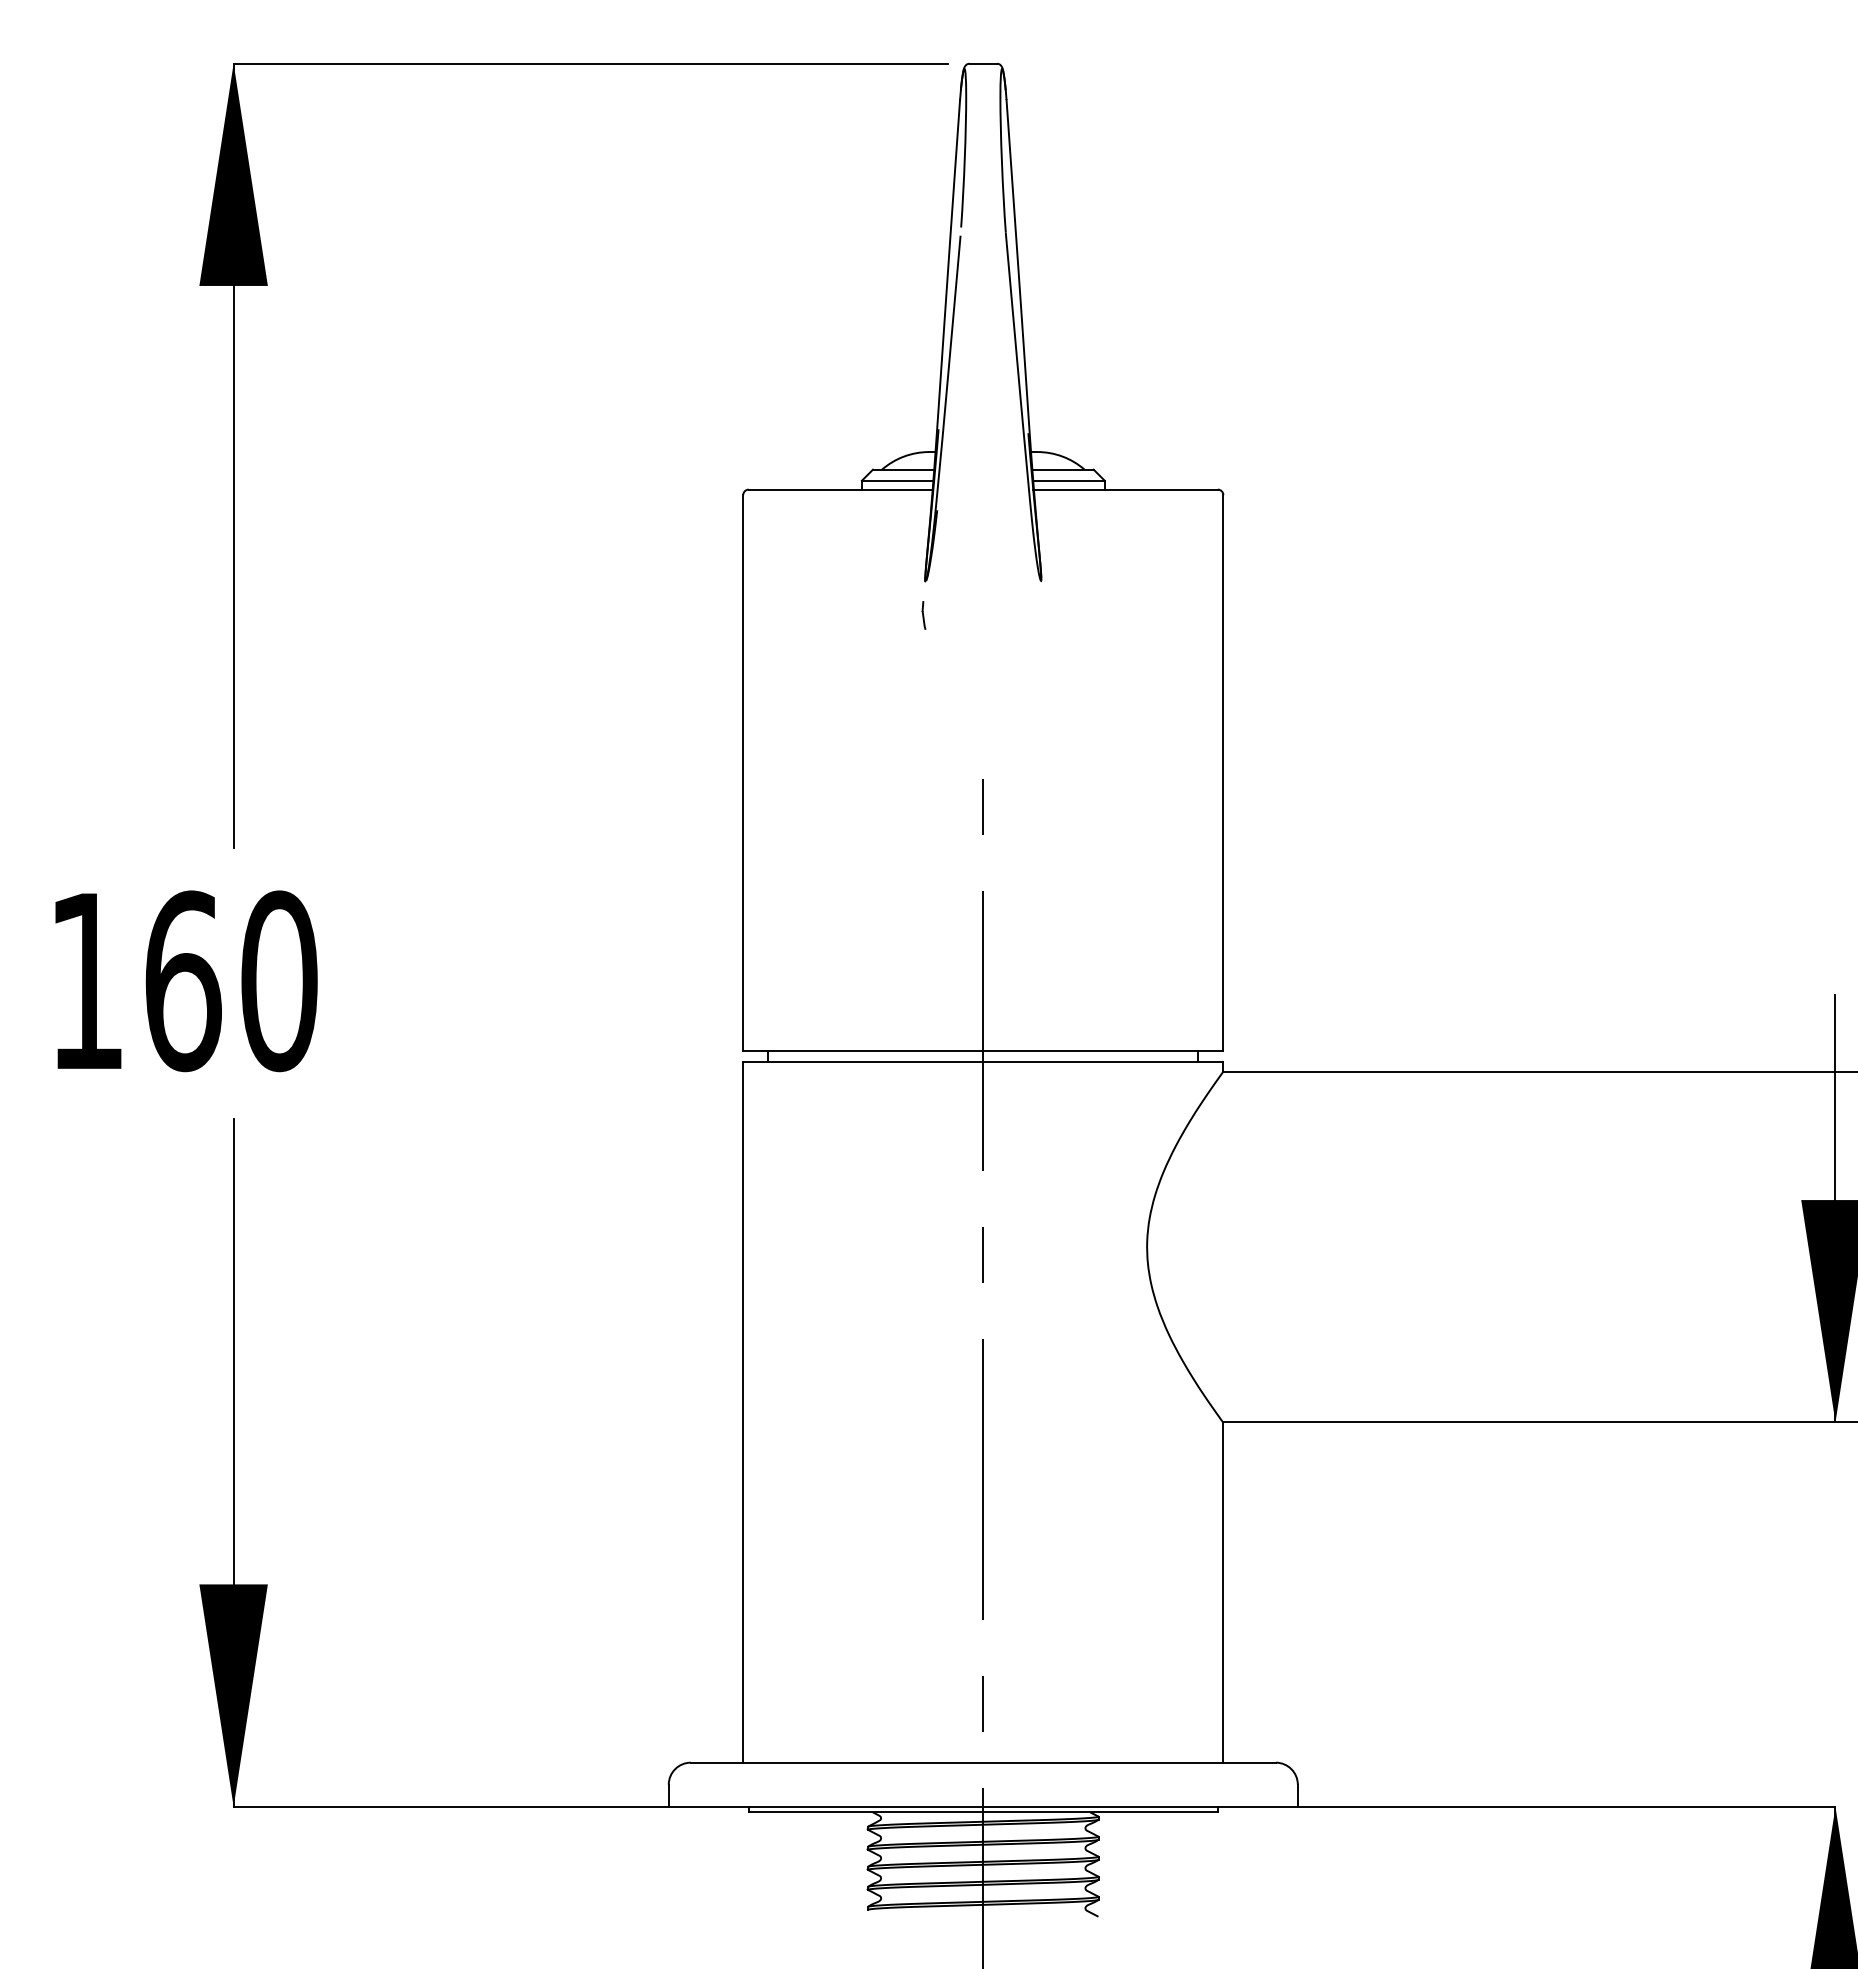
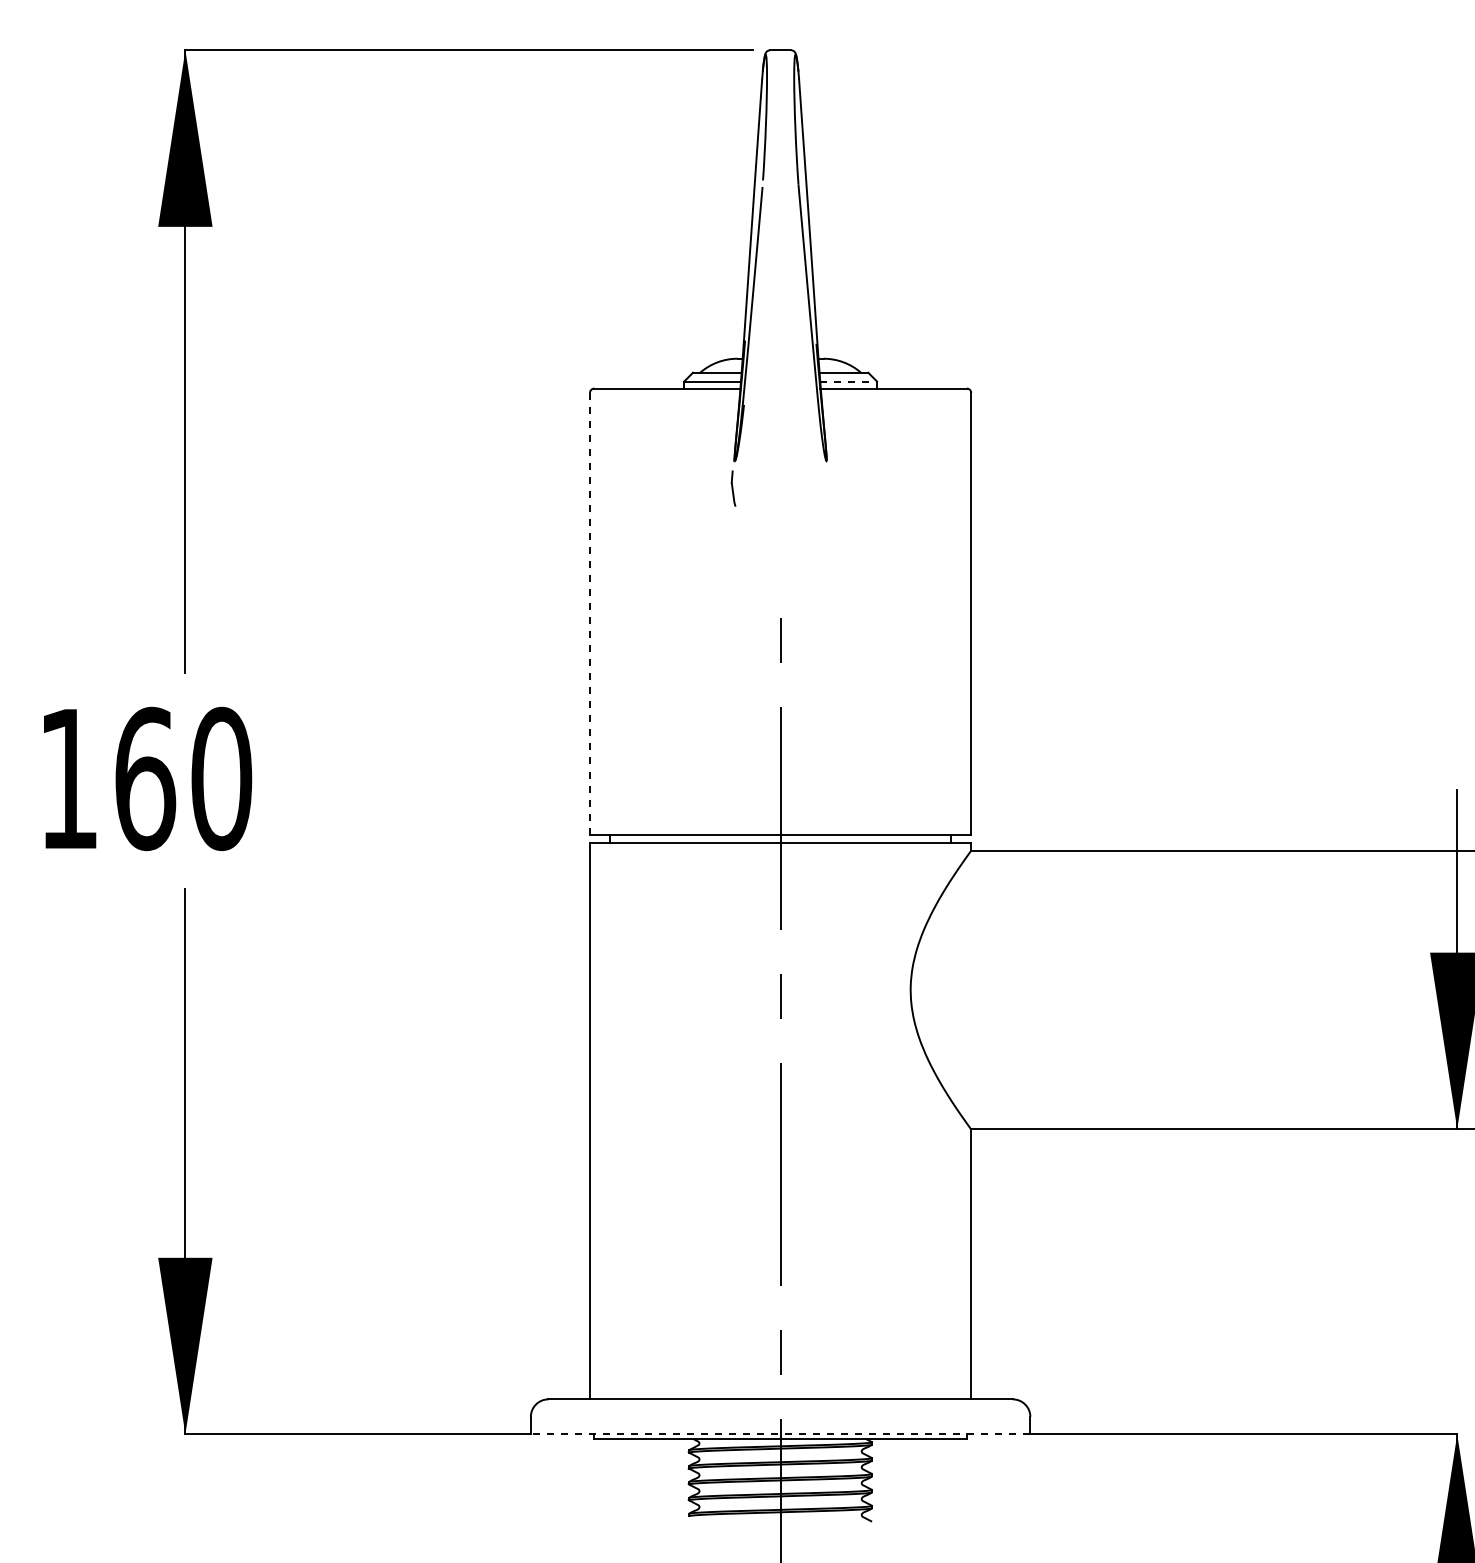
line: (1069, 480) -> (849, 381), solid -> dashed
part: (923, 615) -> (733, 488), size x1.6
line: (743, 773) -> (590, 613), solid -> dashed
line: (983, 1806) -> (780, 1434), solid -> dashed

